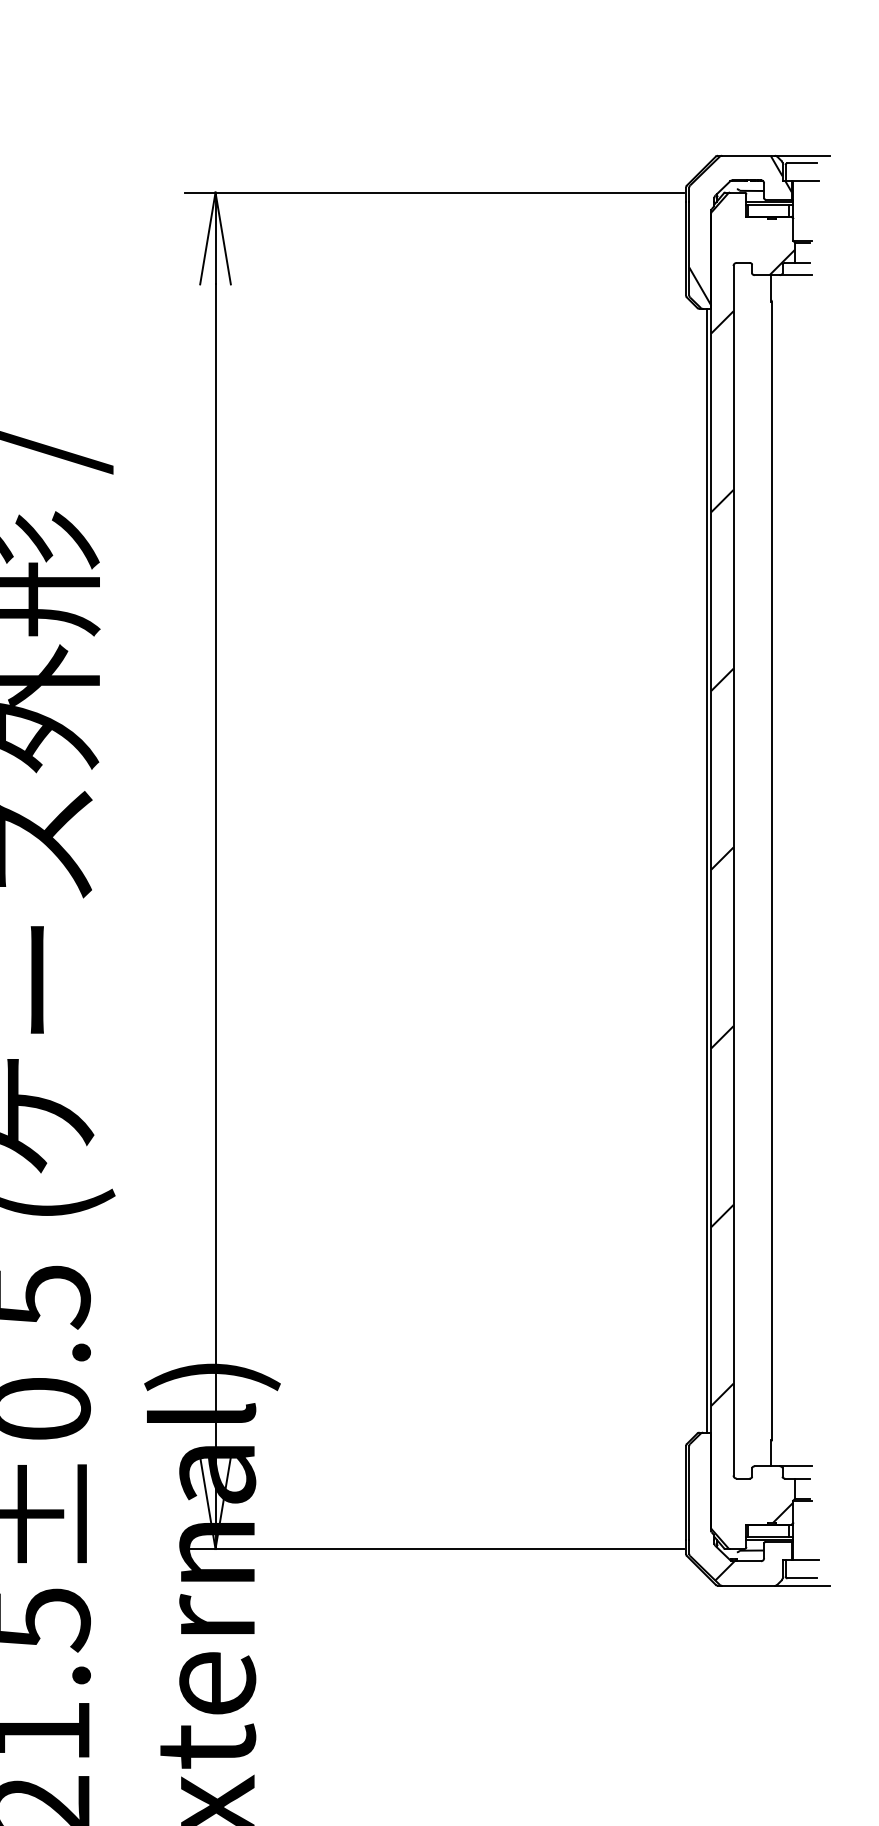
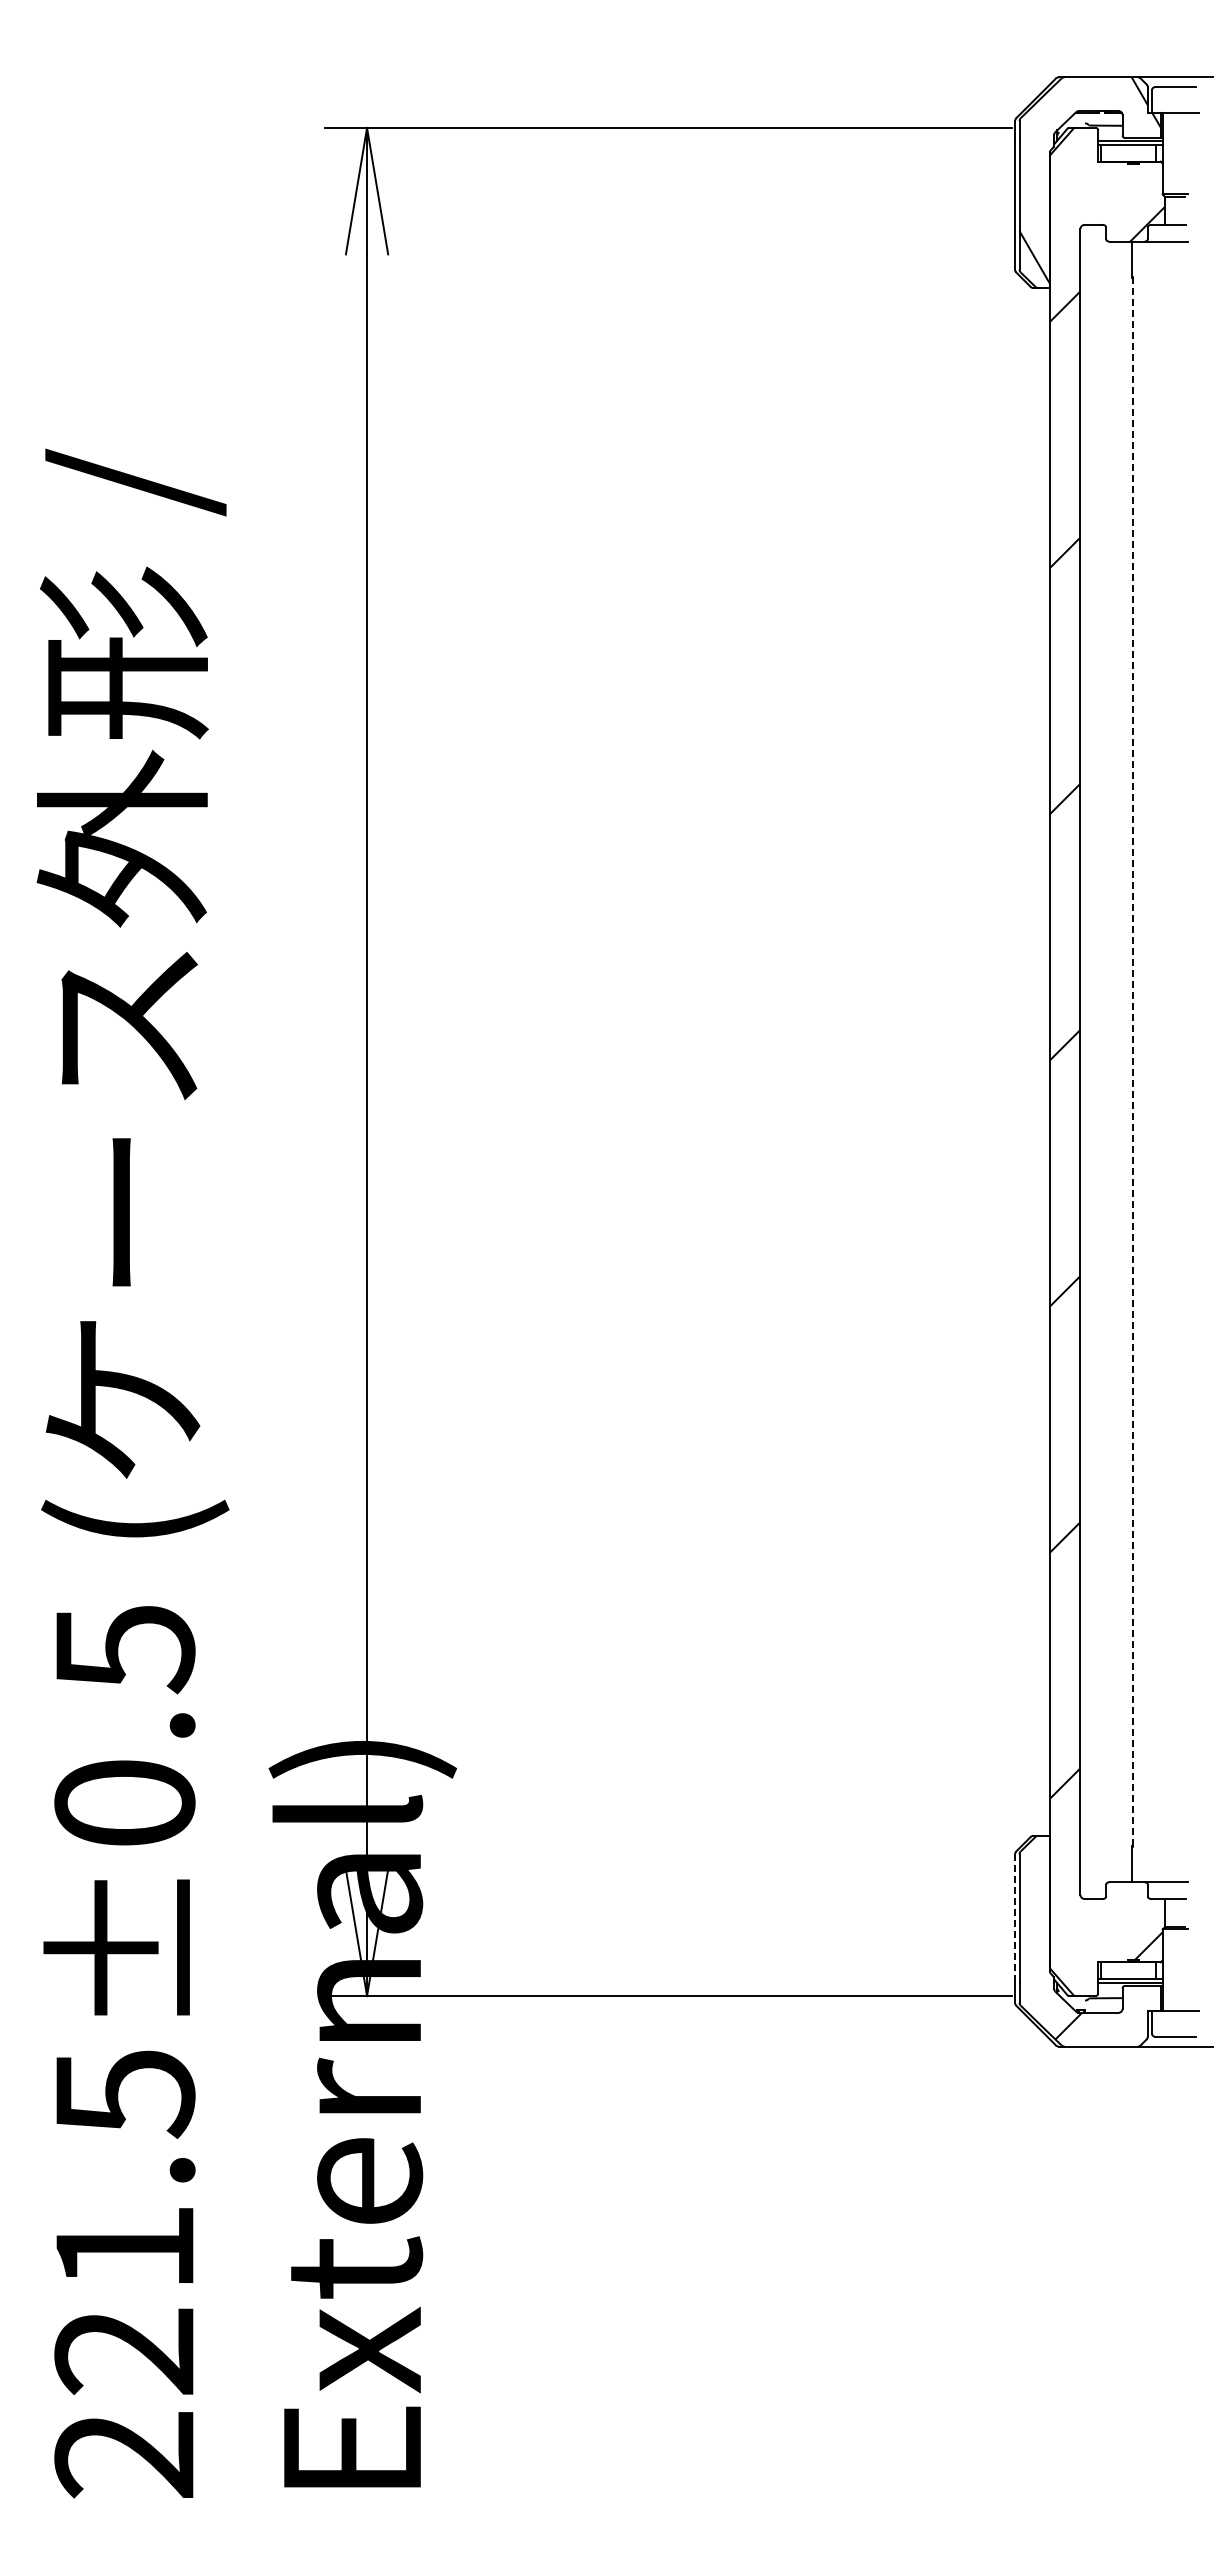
line: (707, 870) -> (1044, 1061), removed
line: (772, 870) -> (1133, 1061), solid -> dashed
line: (686, 1493) -> (1015, 1919), solid -> dashed

